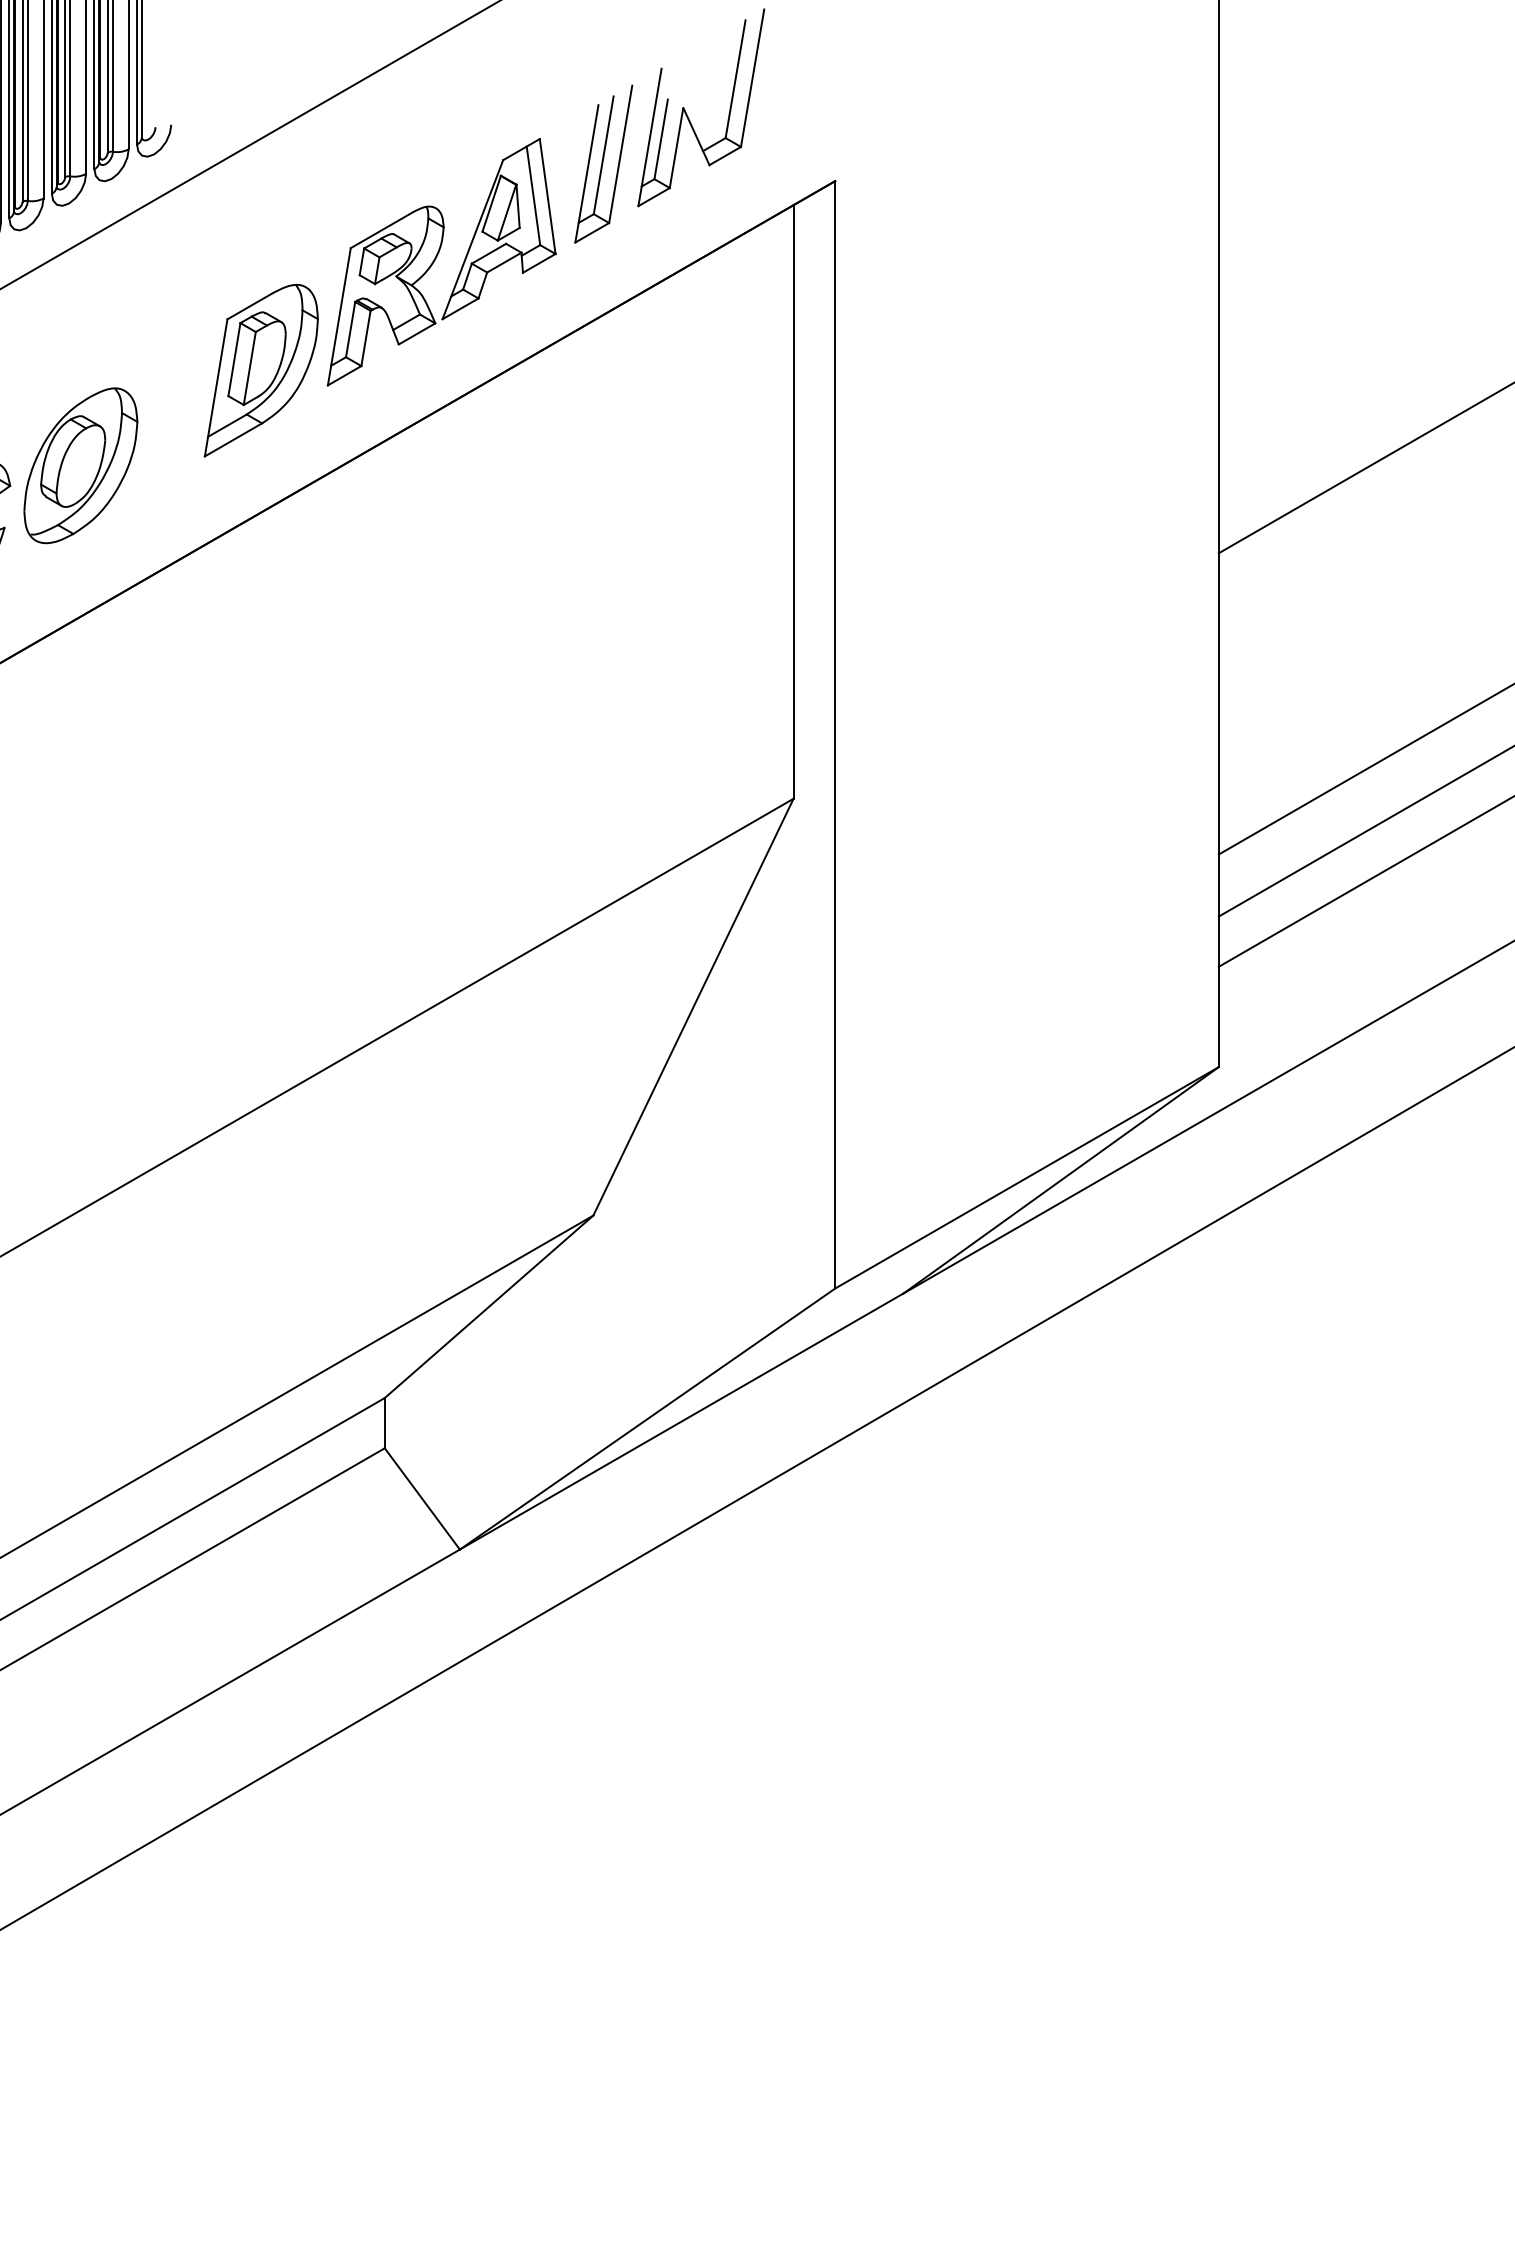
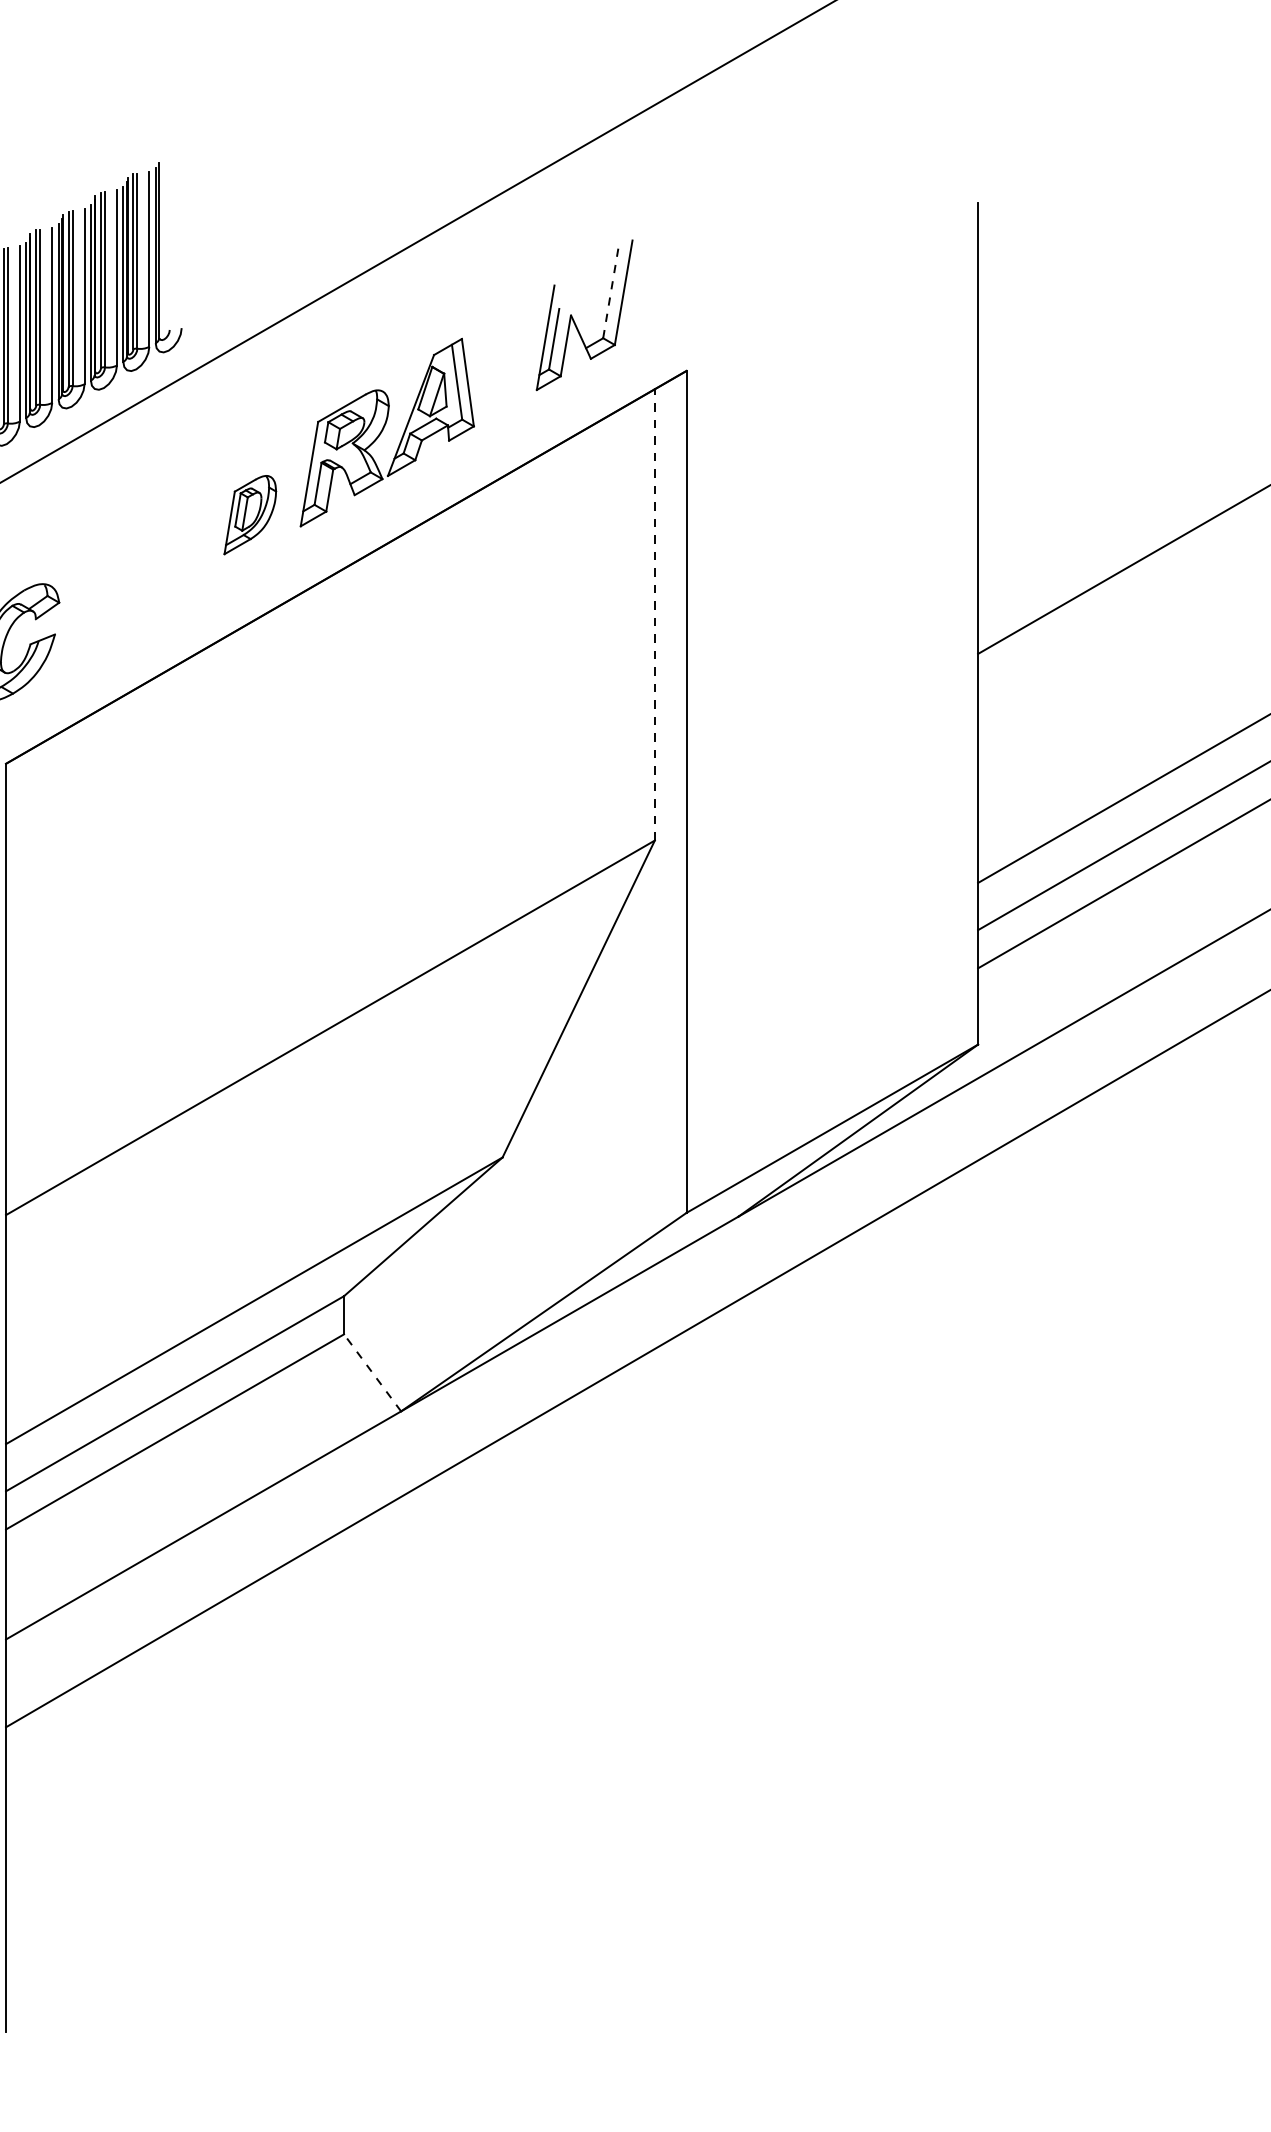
line: (735, 79) -> (610, 293), solid -> dashed
part: (603, 163) -> (510, 357), removed
part: (261, 369) -> (250, 514), size x0.6
part: (80, 465) -> (112, 587), removed
line: (793, 501) -> (654, 614), solid -> dashed
line: (422, 1498) -> (372, 1372), solid -> dashed

